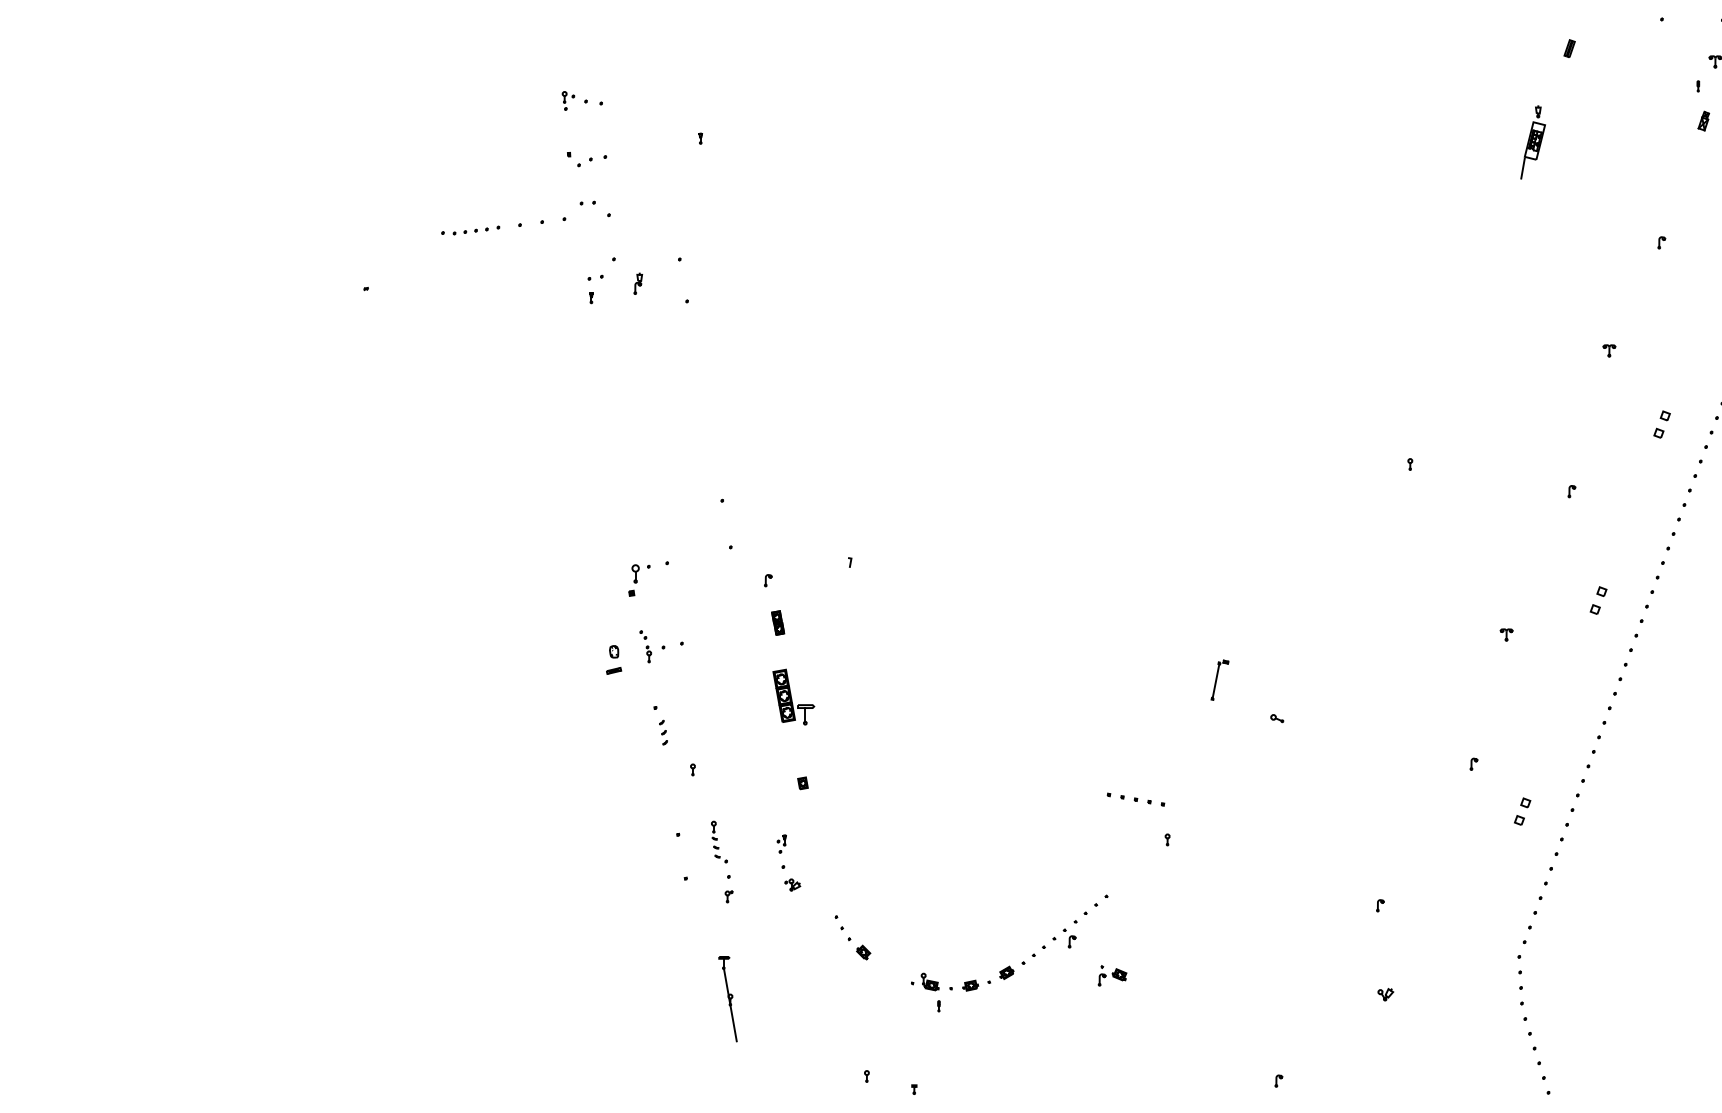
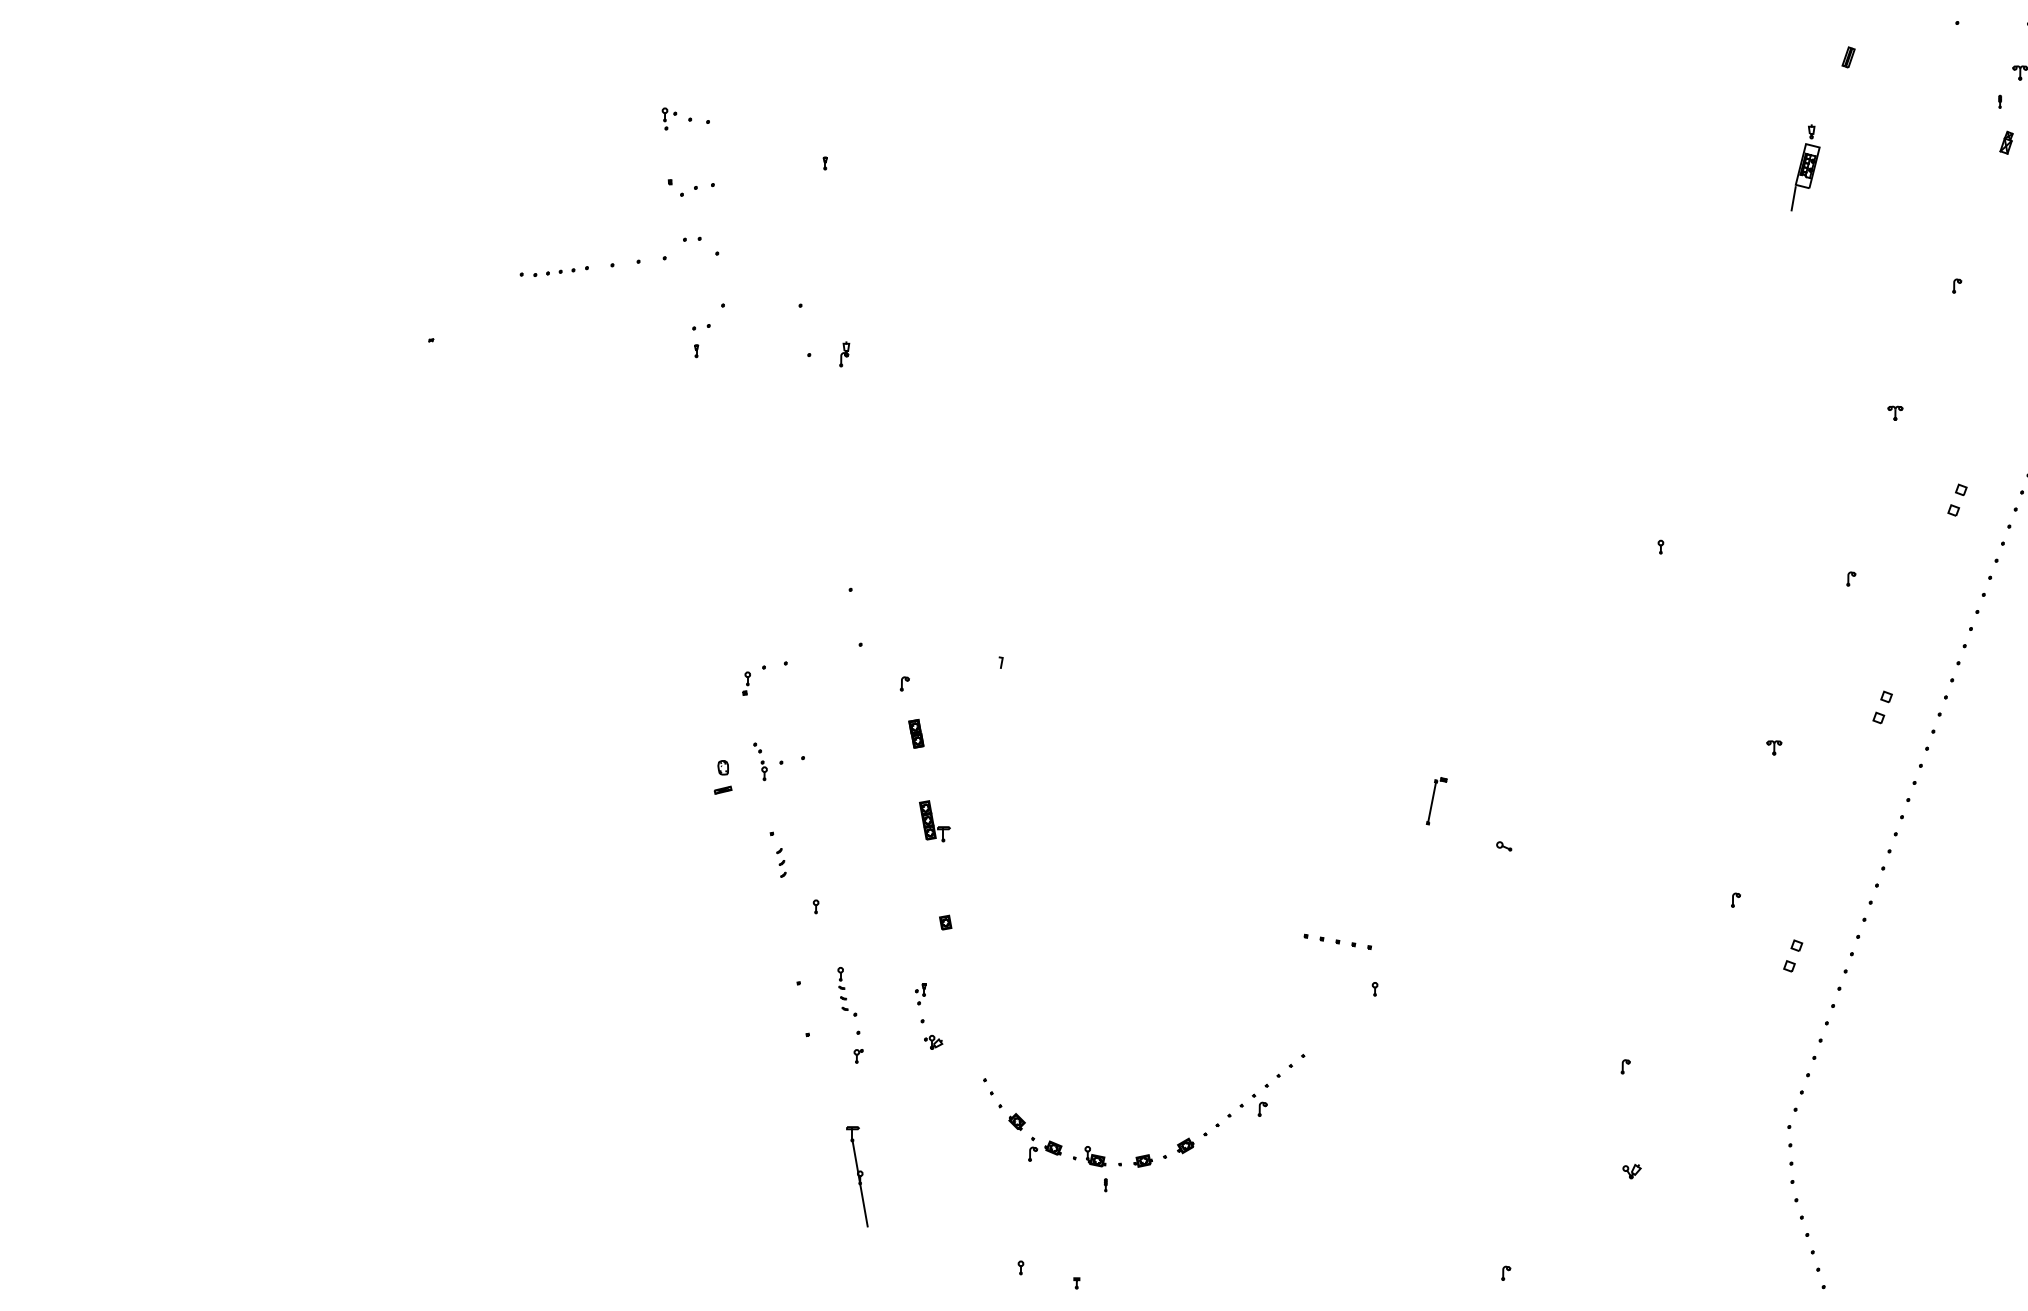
part: (638, 283) -> (844, 354), moved
part: (633, 580) -> (746, 683), size x0.62
part: (793, 697) -> (934, 821), size x0.62
part: (1112, 975) -> (1045, 1148), moved

